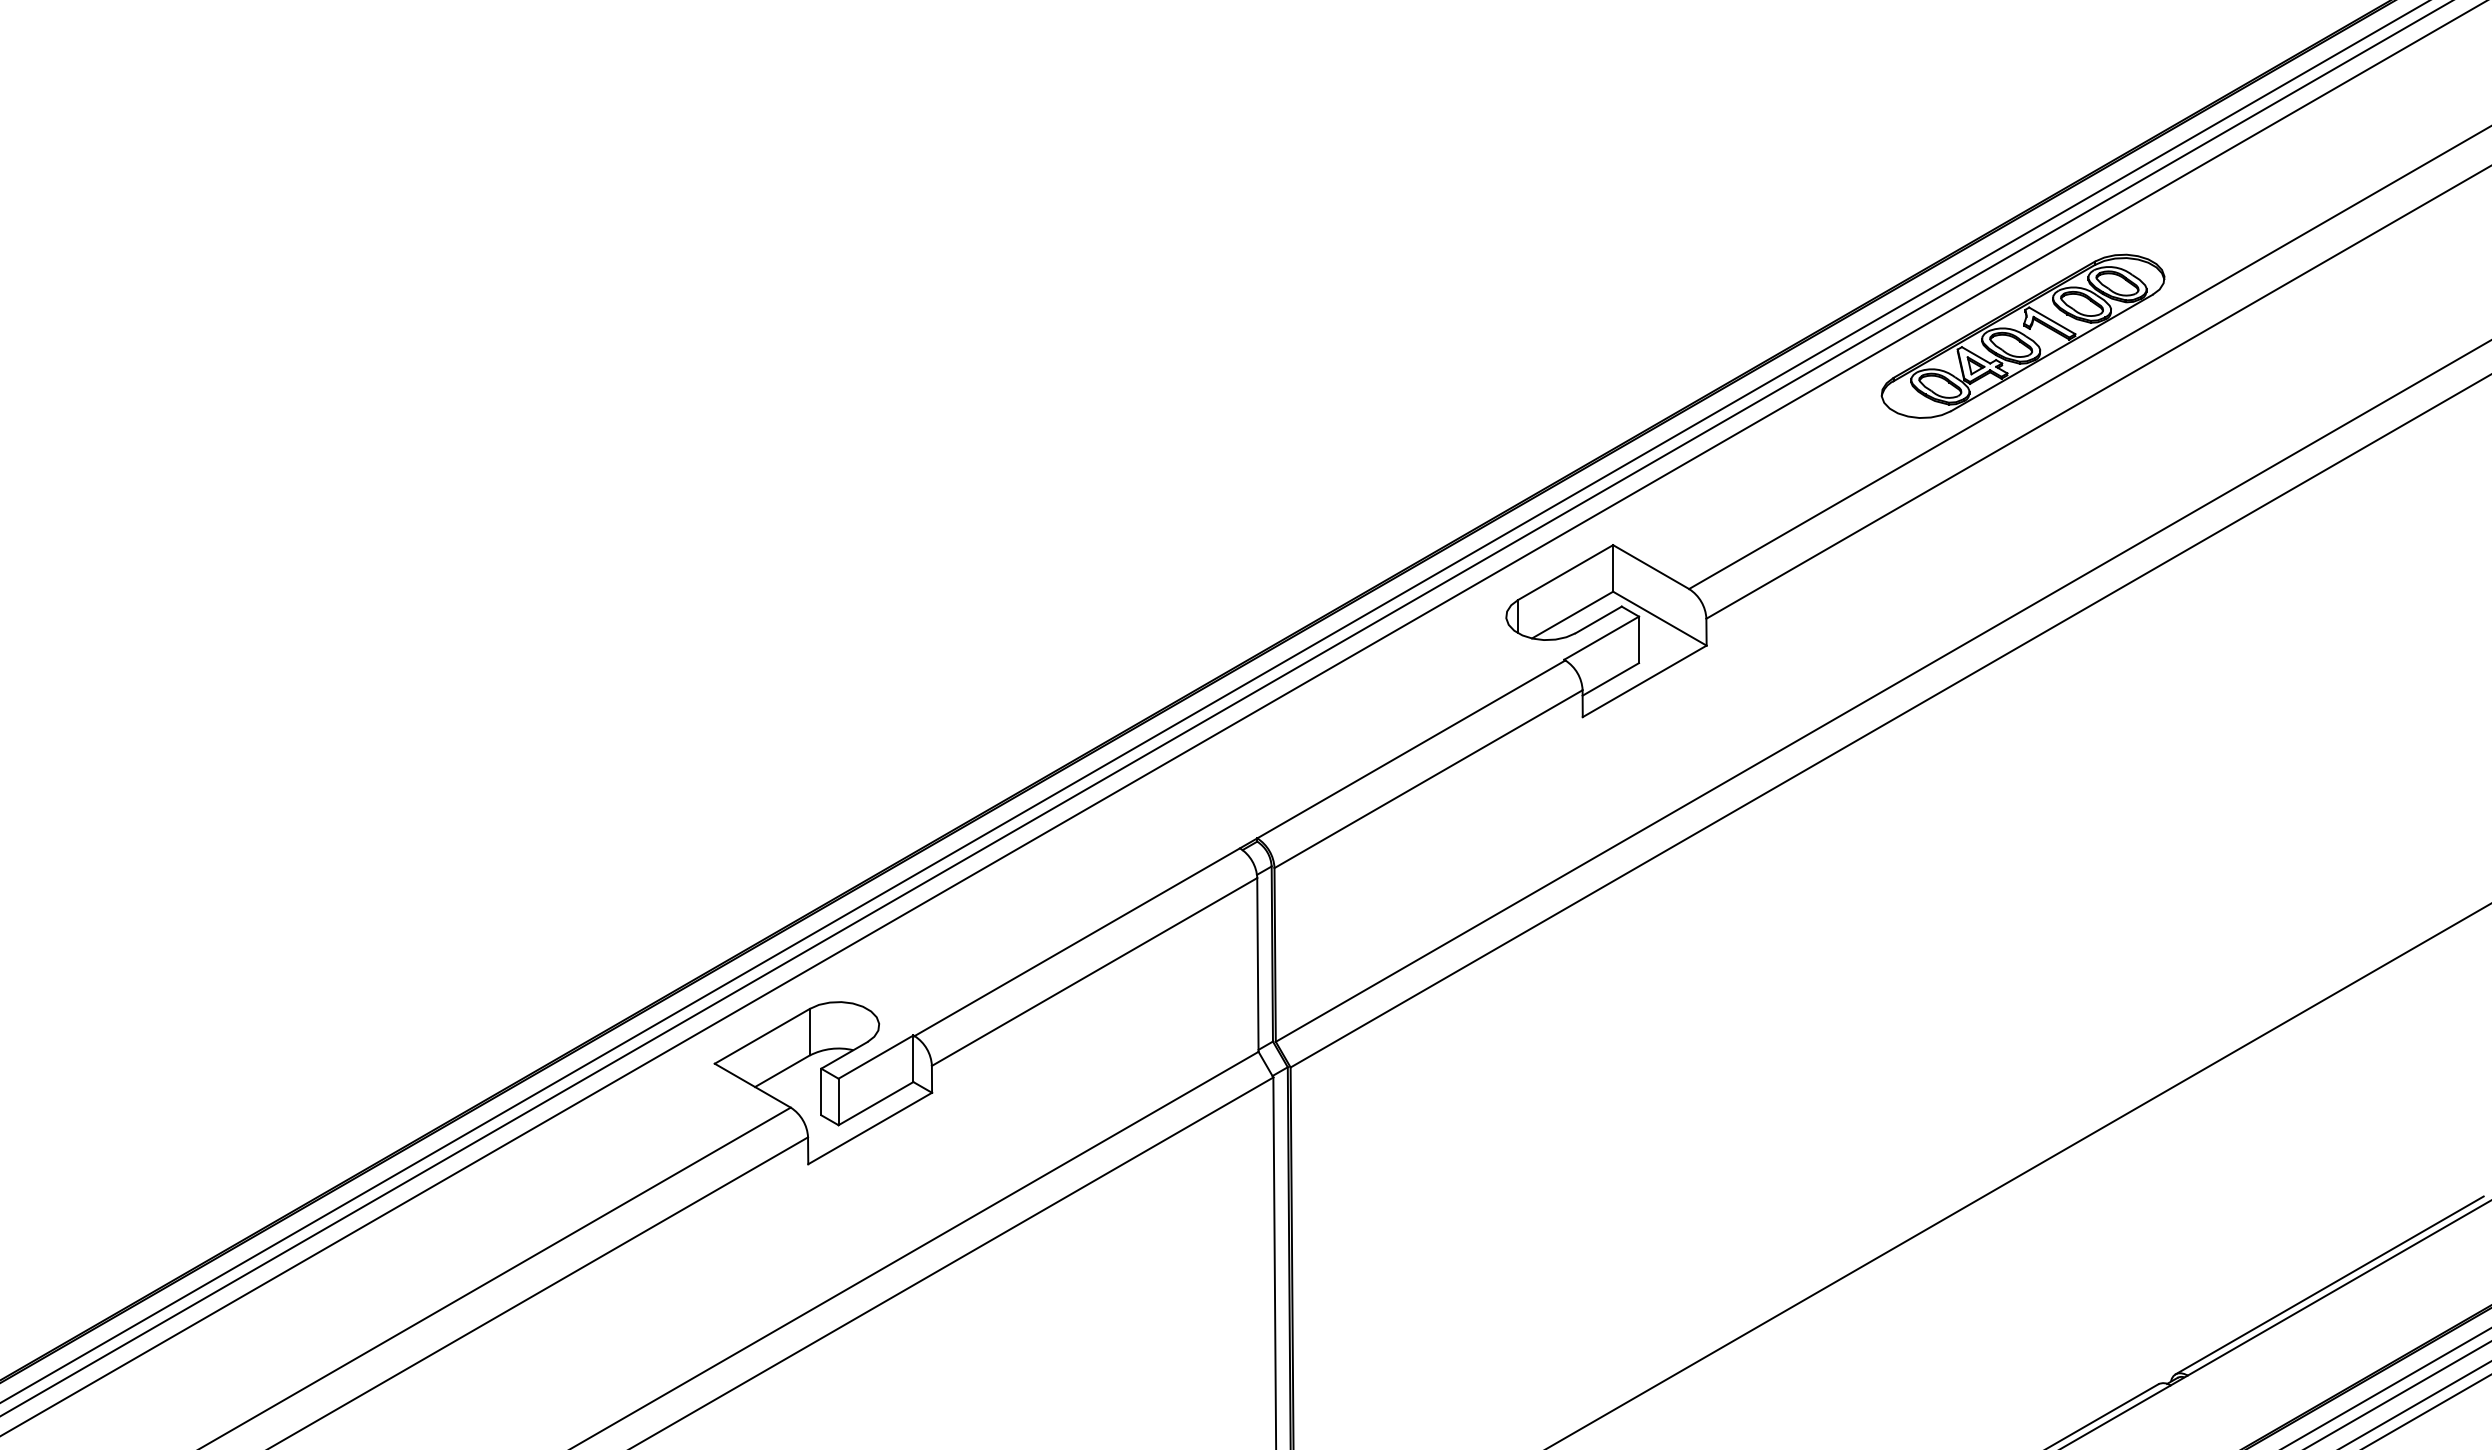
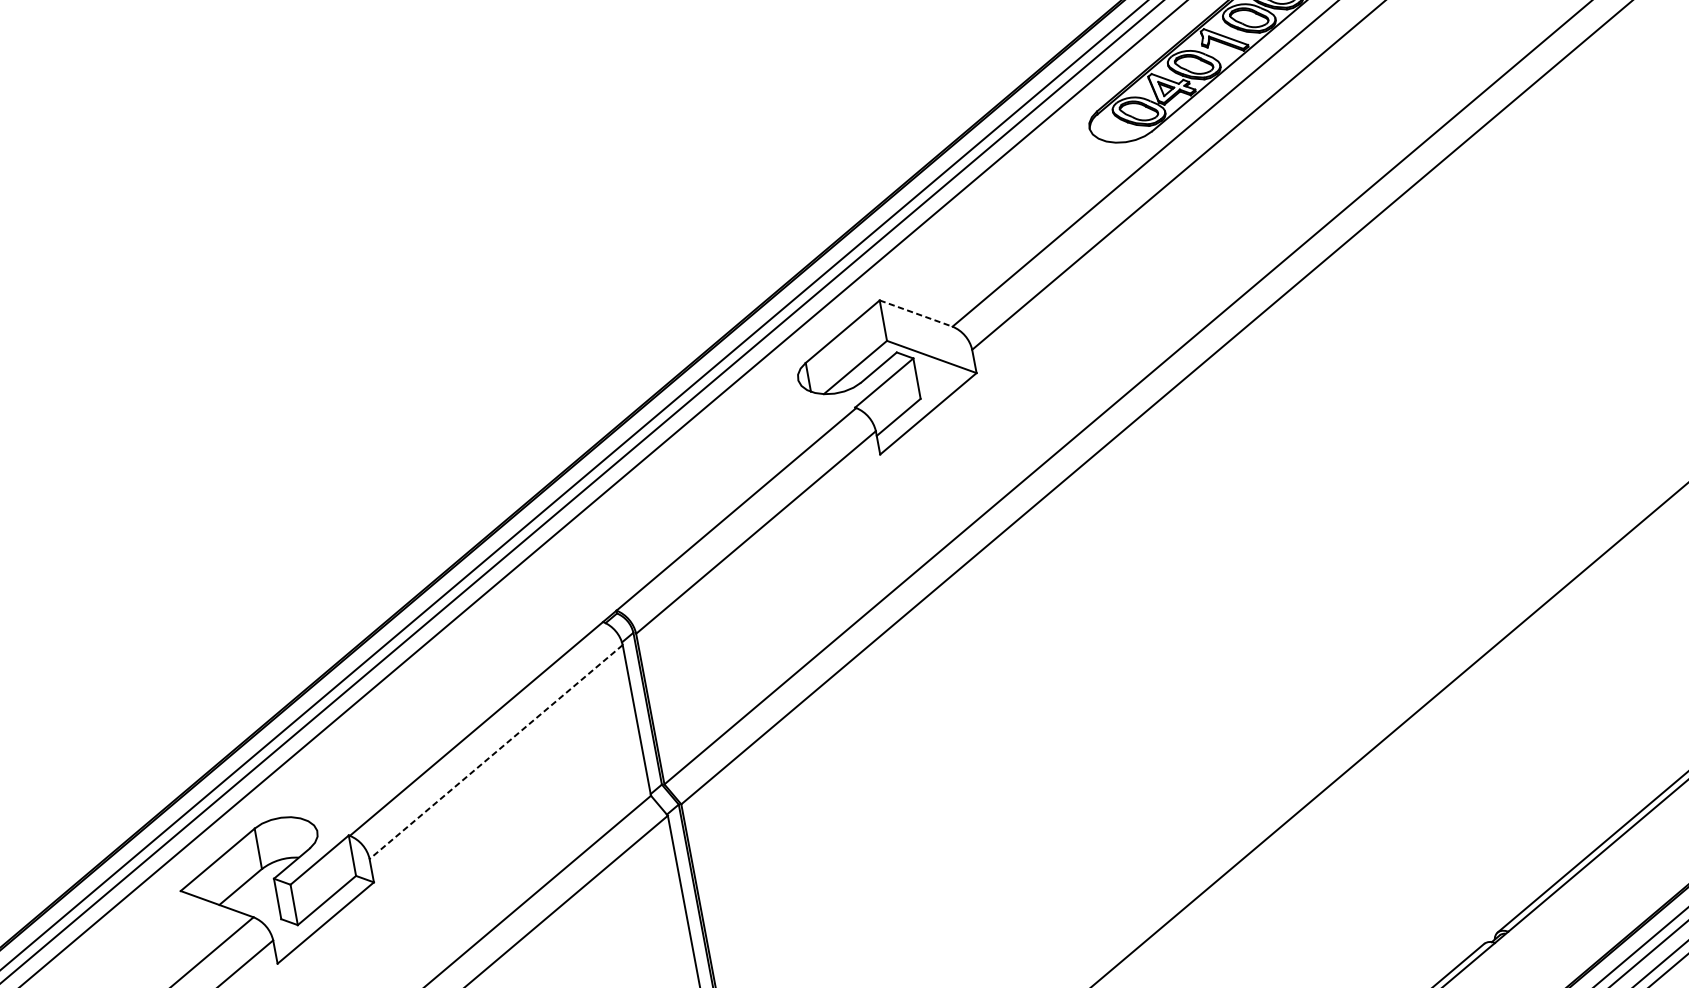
line: (1651, 567) -> (916, 313), solid -> dashed
line: (1094, 972) -> (496, 752), solid -> dashed

